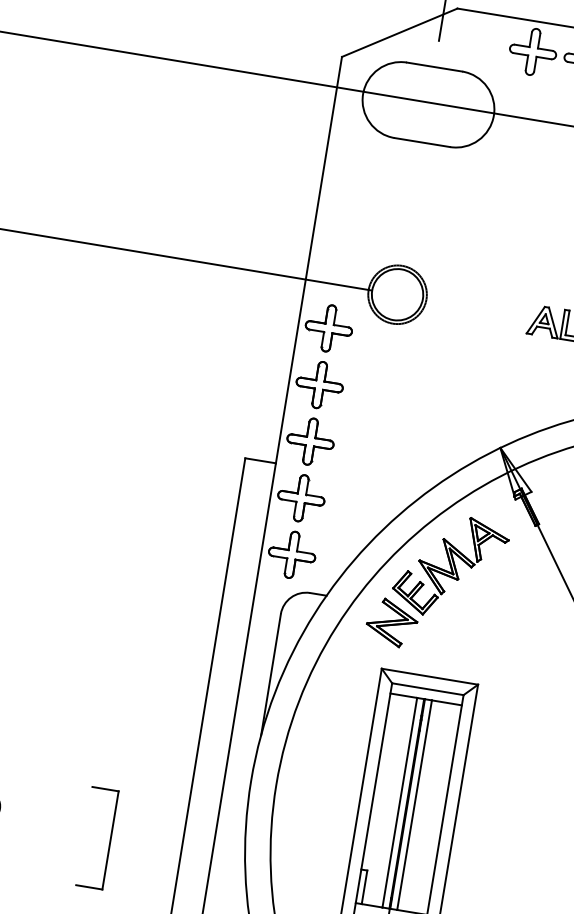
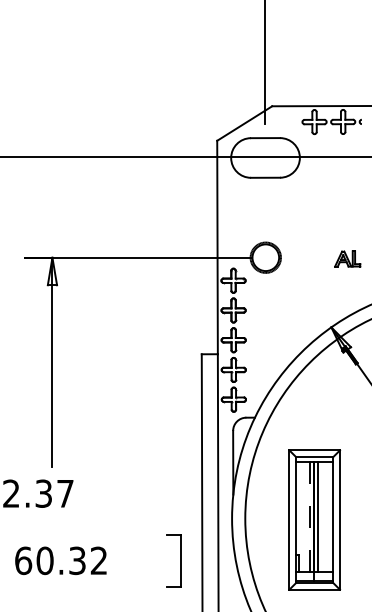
part: (437, 582) -> (310, 401), removed
line: (399, 800) -> (309, 516), solid -> dashed
part: (109, 838) -> (180, 560), moved

